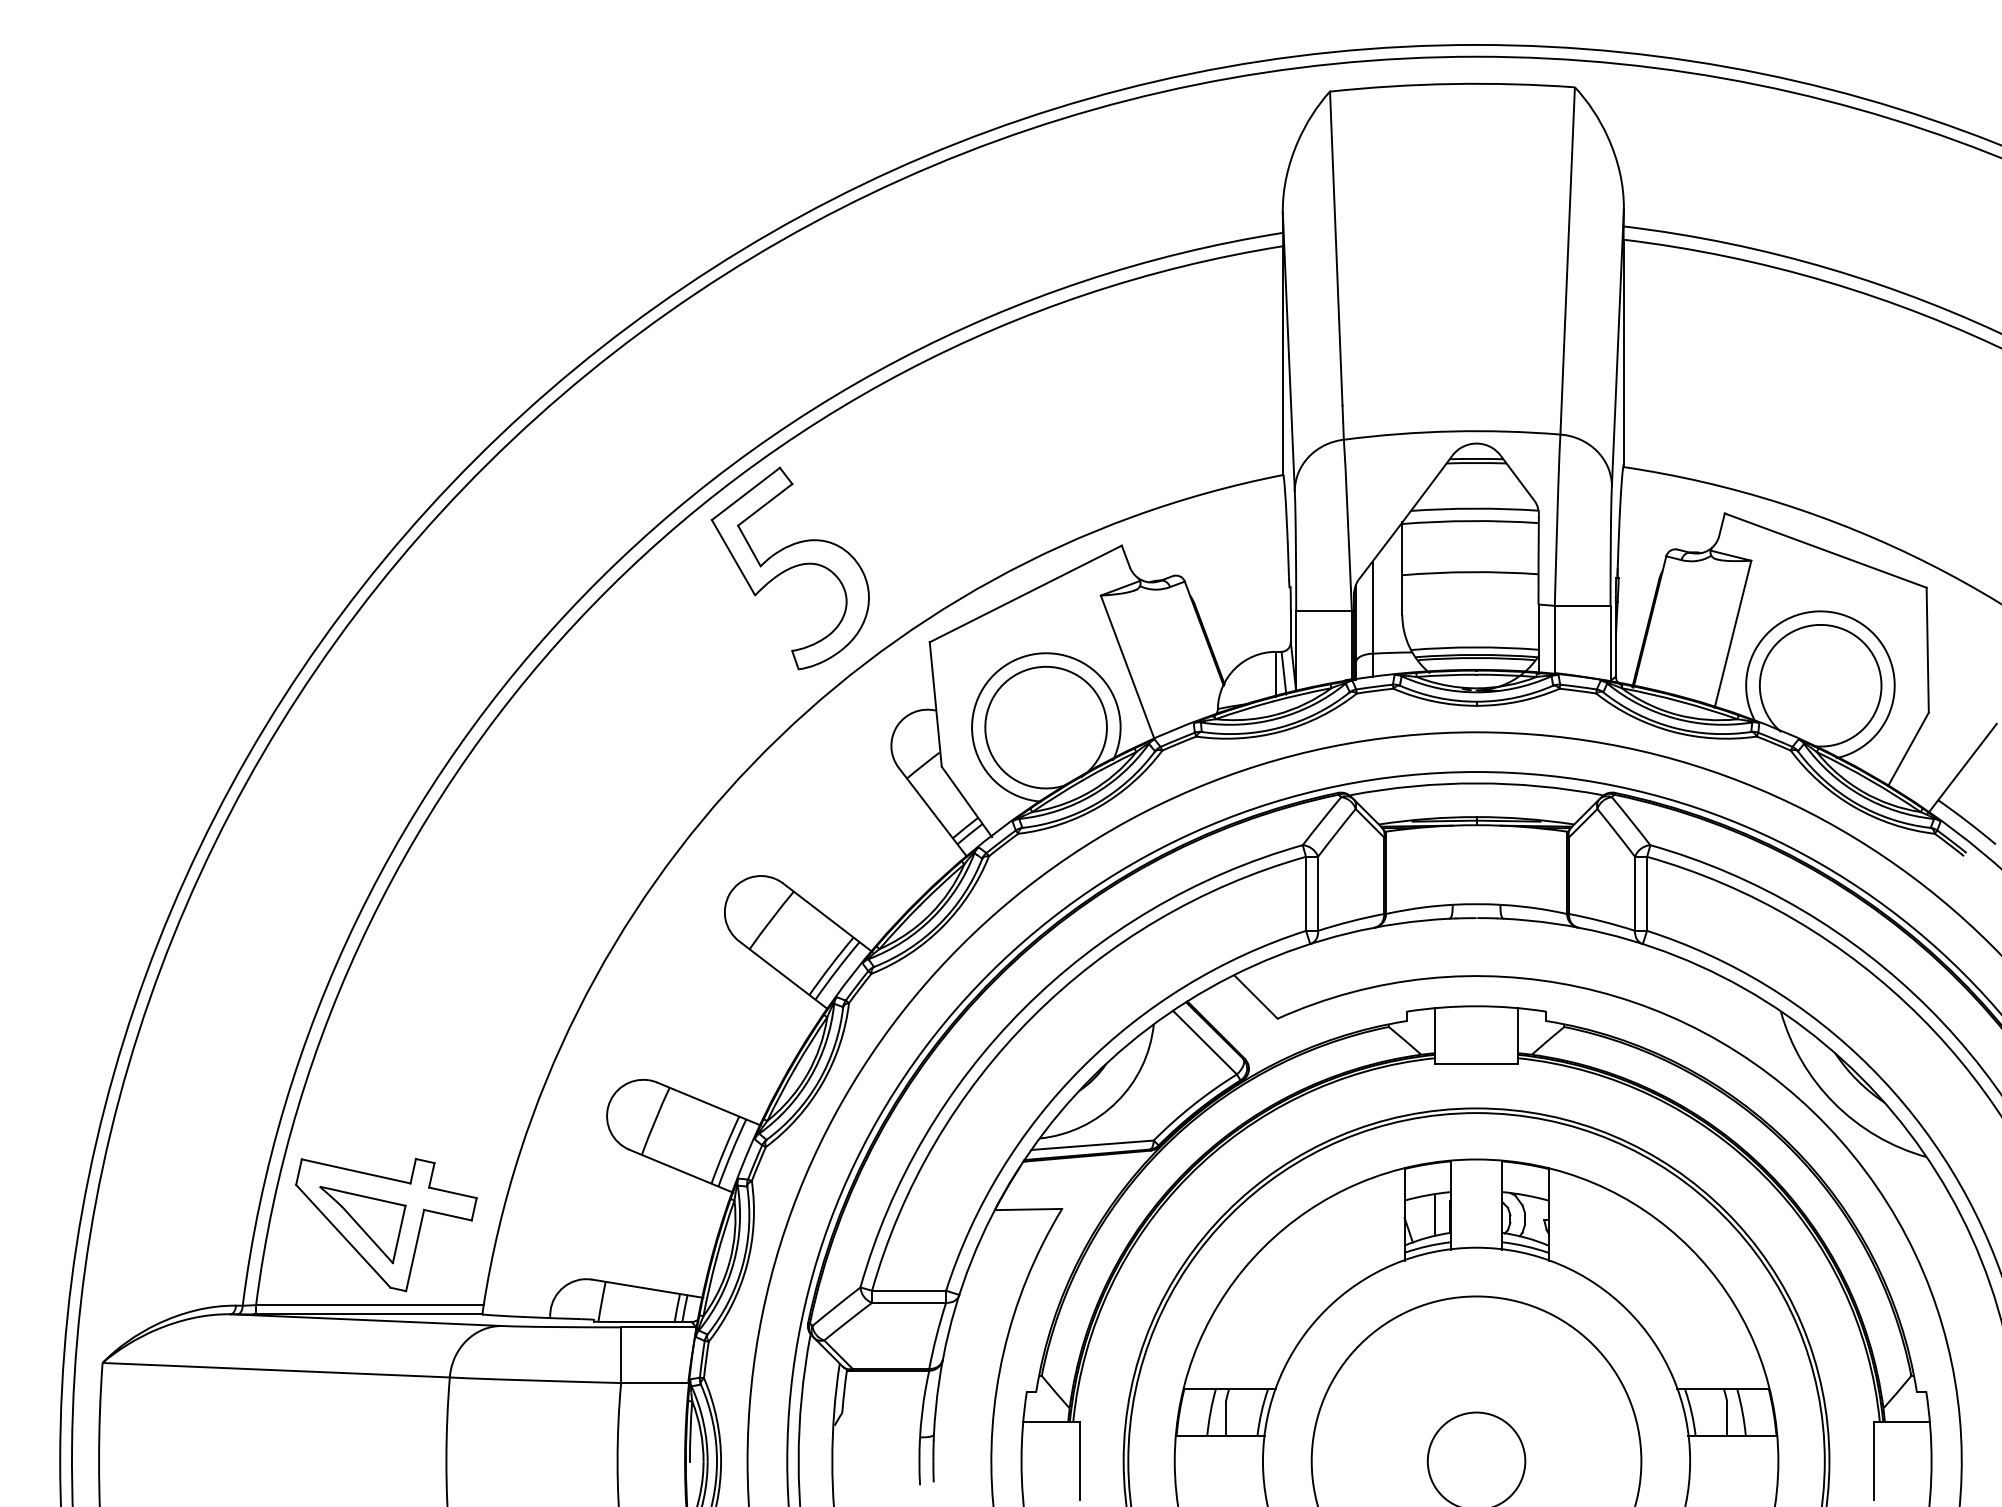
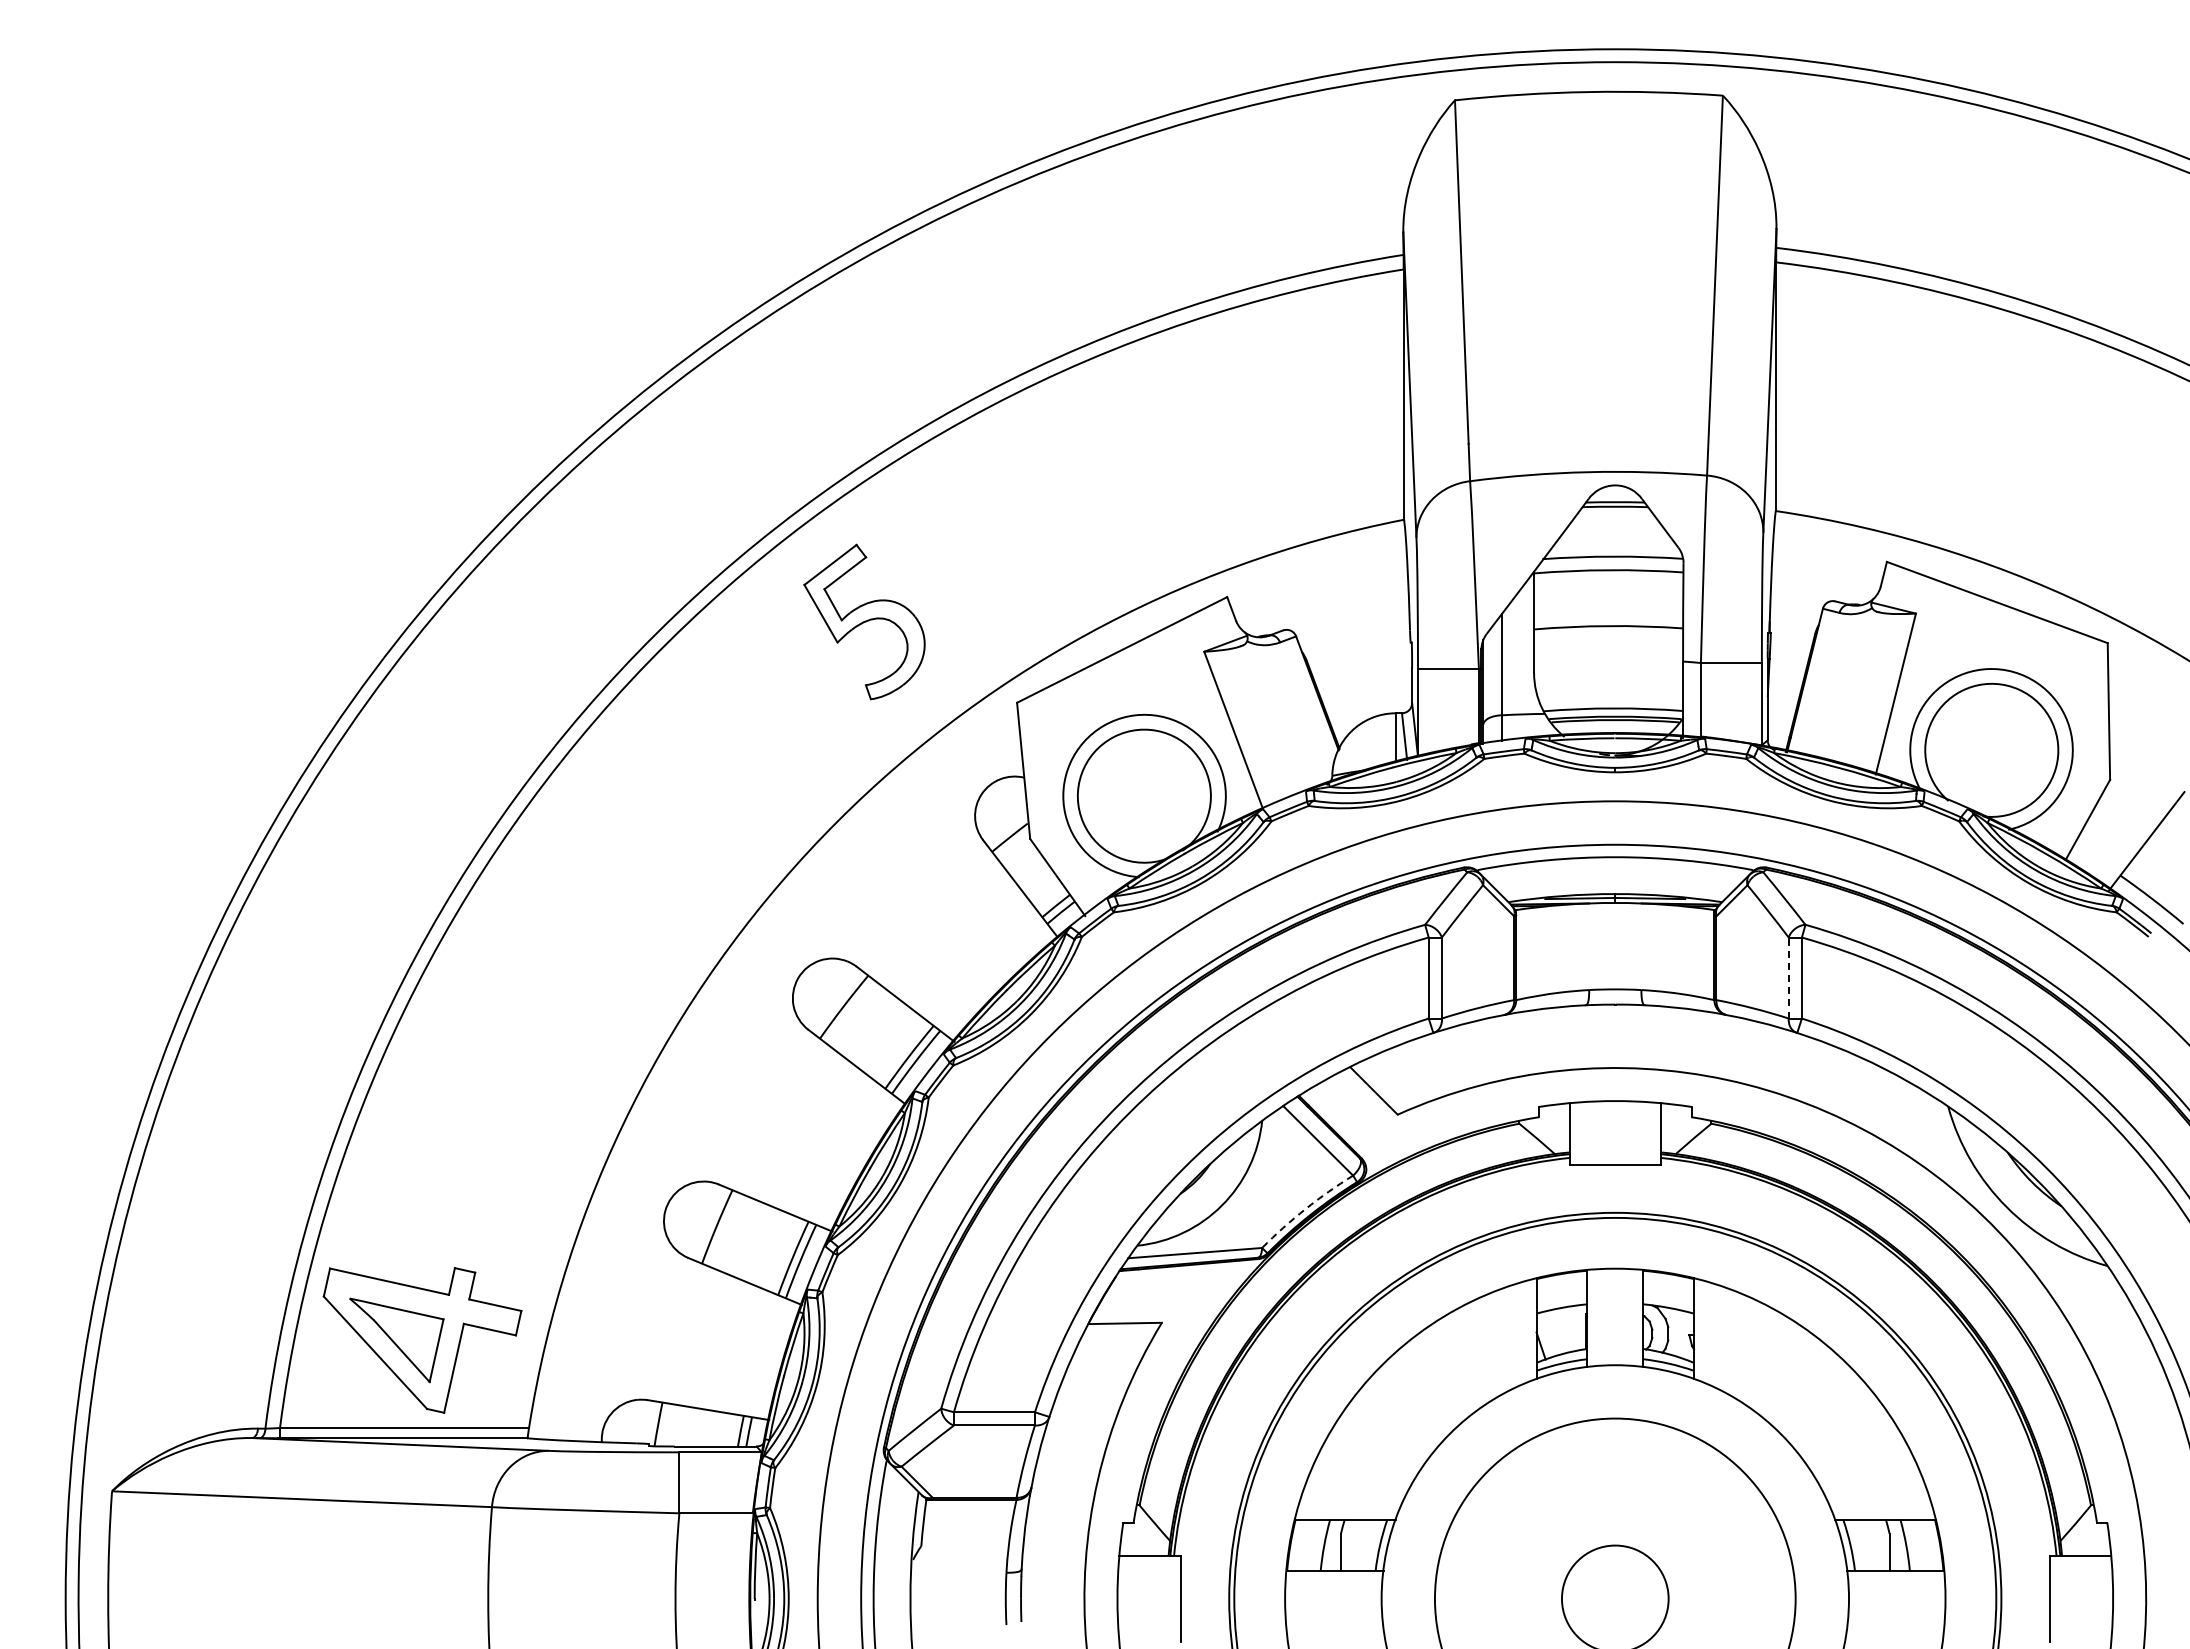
part: (790, 567) -> (864, 621), size x0.7
line: (1634, 894) -> (1788, 978), solid -> dashed
arc: (1193, 1105) -> (1305, 1209), solid -> dashed
line: (1435, 1215) -> (1570, 1329), removed

